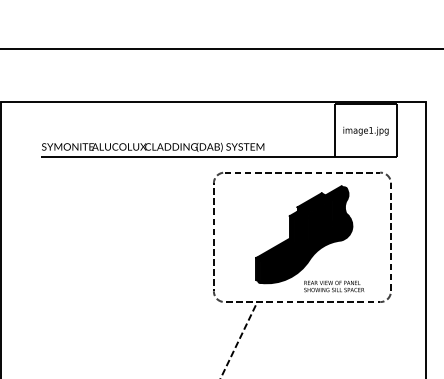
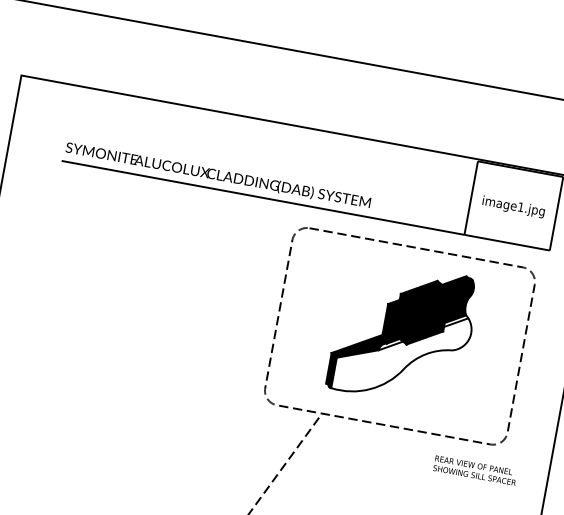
fill: (306, 248) -> (402, 352), removed
text: (334, 286) -> (475, 470), moved

